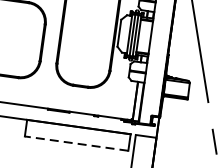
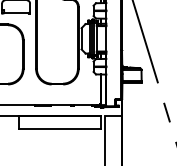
line: (76, 143) -> (60, 128), dashed -> solid

